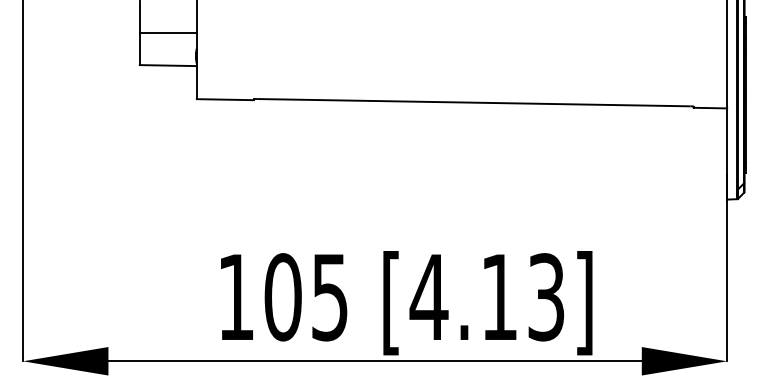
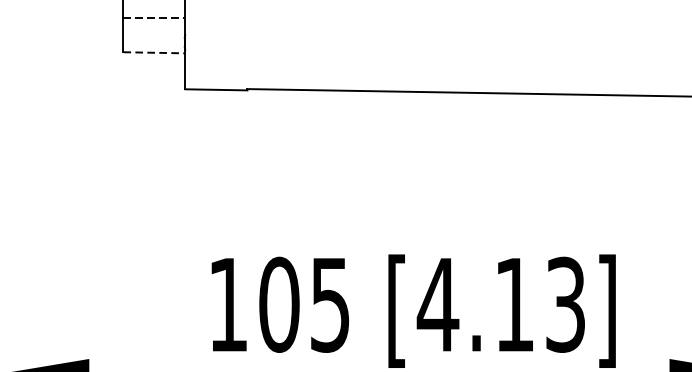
line: (168, 33) -> (154, 17), solid -> dashed
line: (168, 65) -> (154, 52), solid -> dashed

